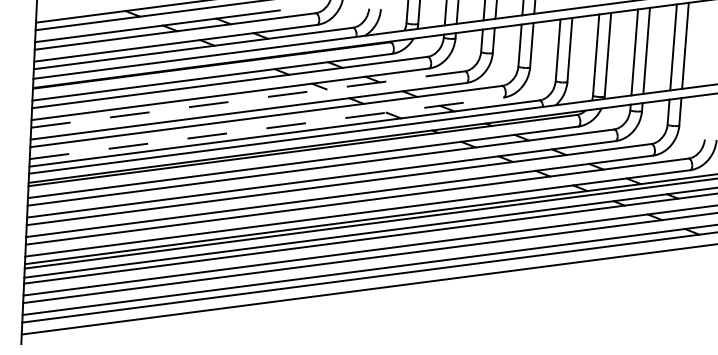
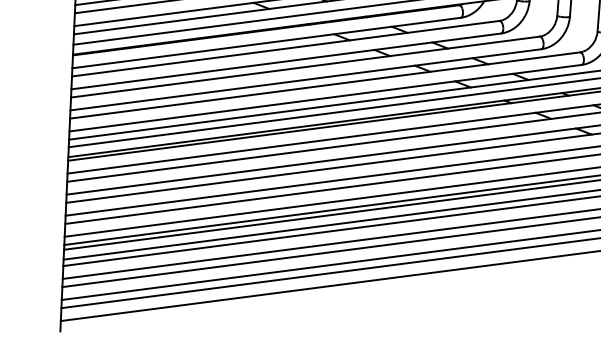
line: (248, 99) -> (305, 67), dashed -> solid
line: (266, 128) -> (325, 98), dashed -> solid

